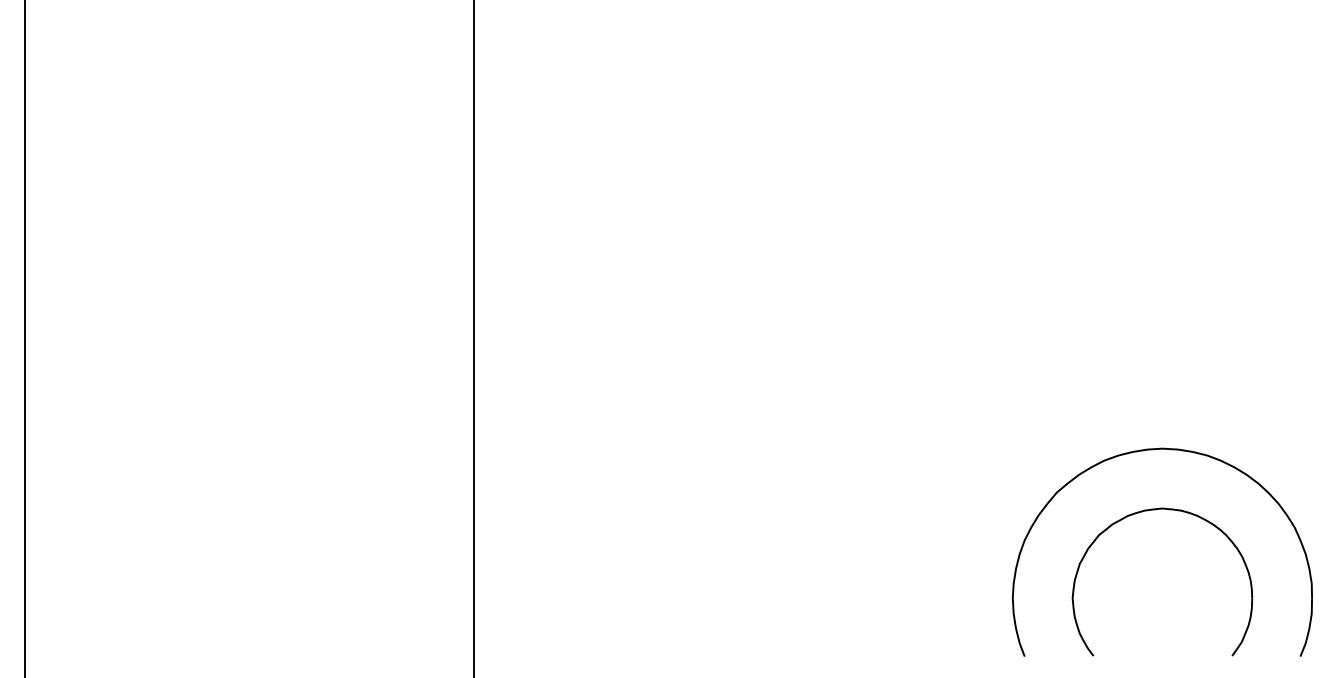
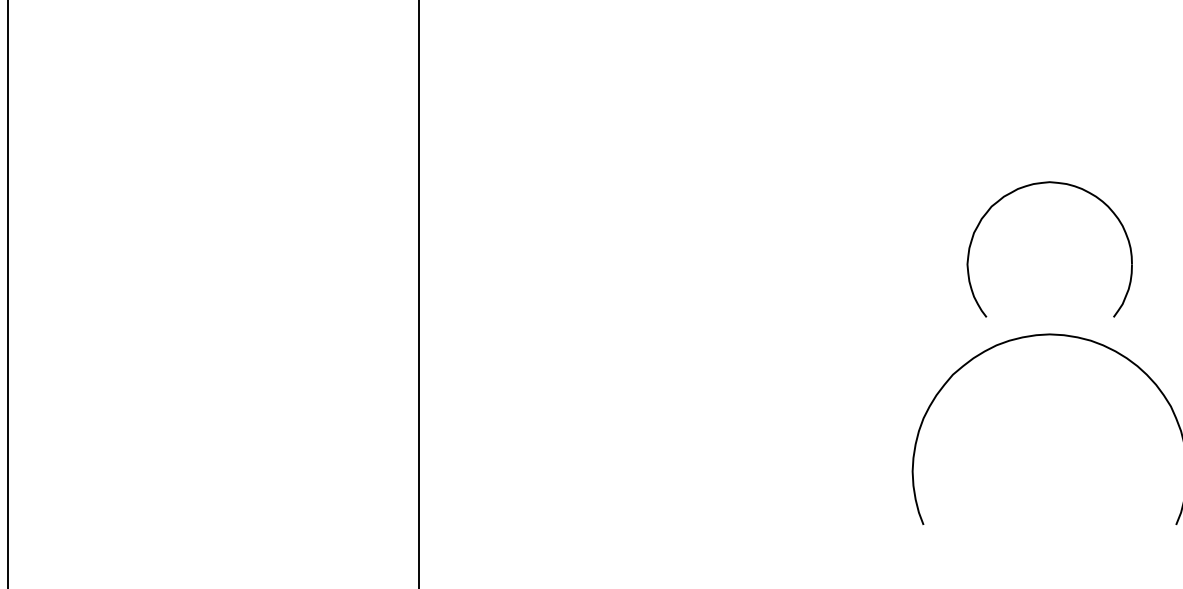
part: (1155, 510) -> (1043, 183), moved

